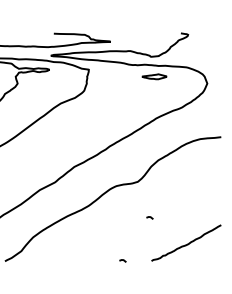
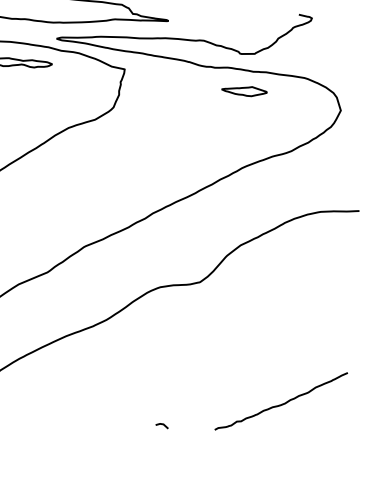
line: (149, 217) -> (216, 349), removed

